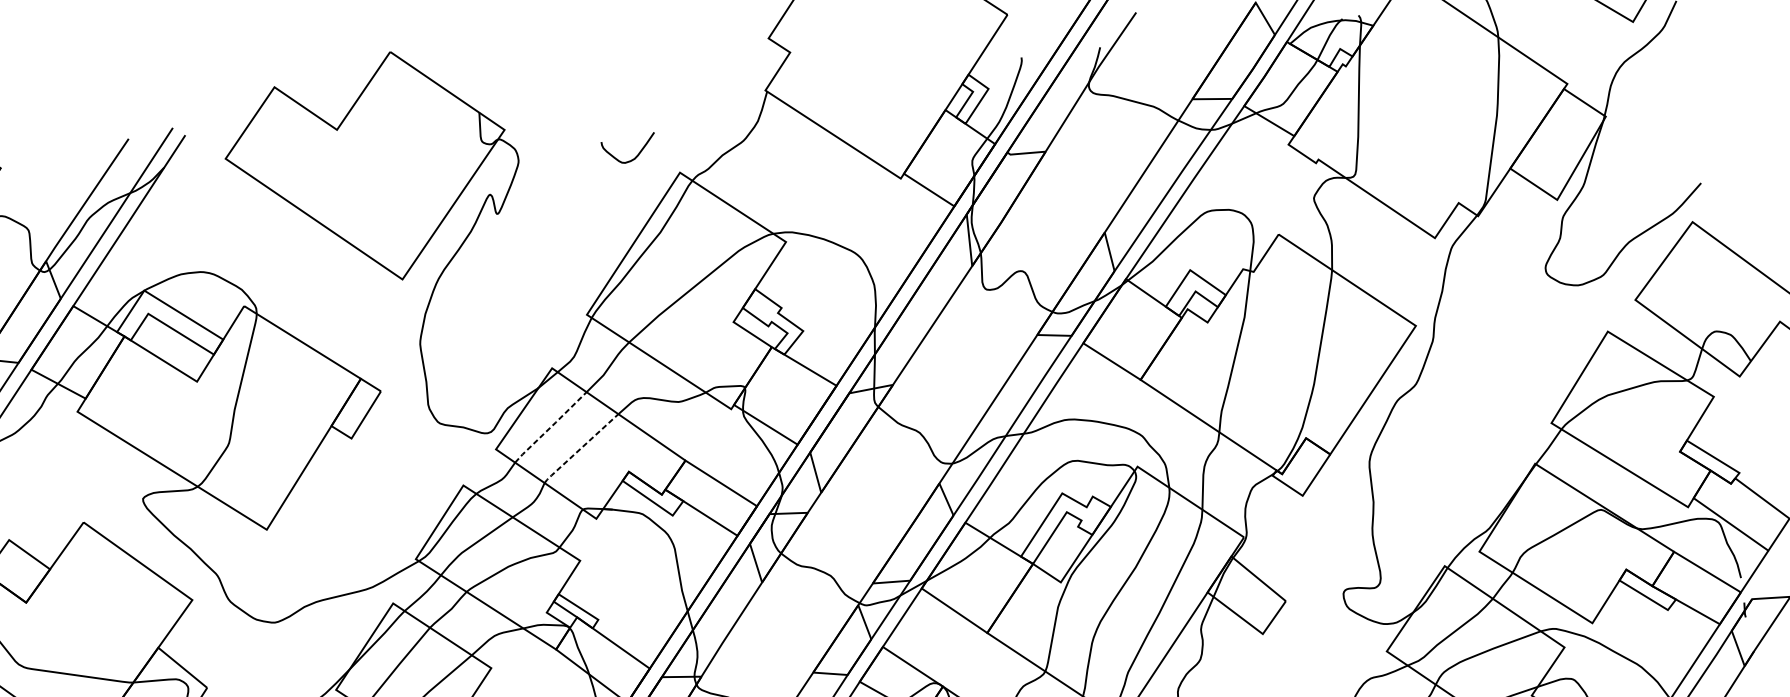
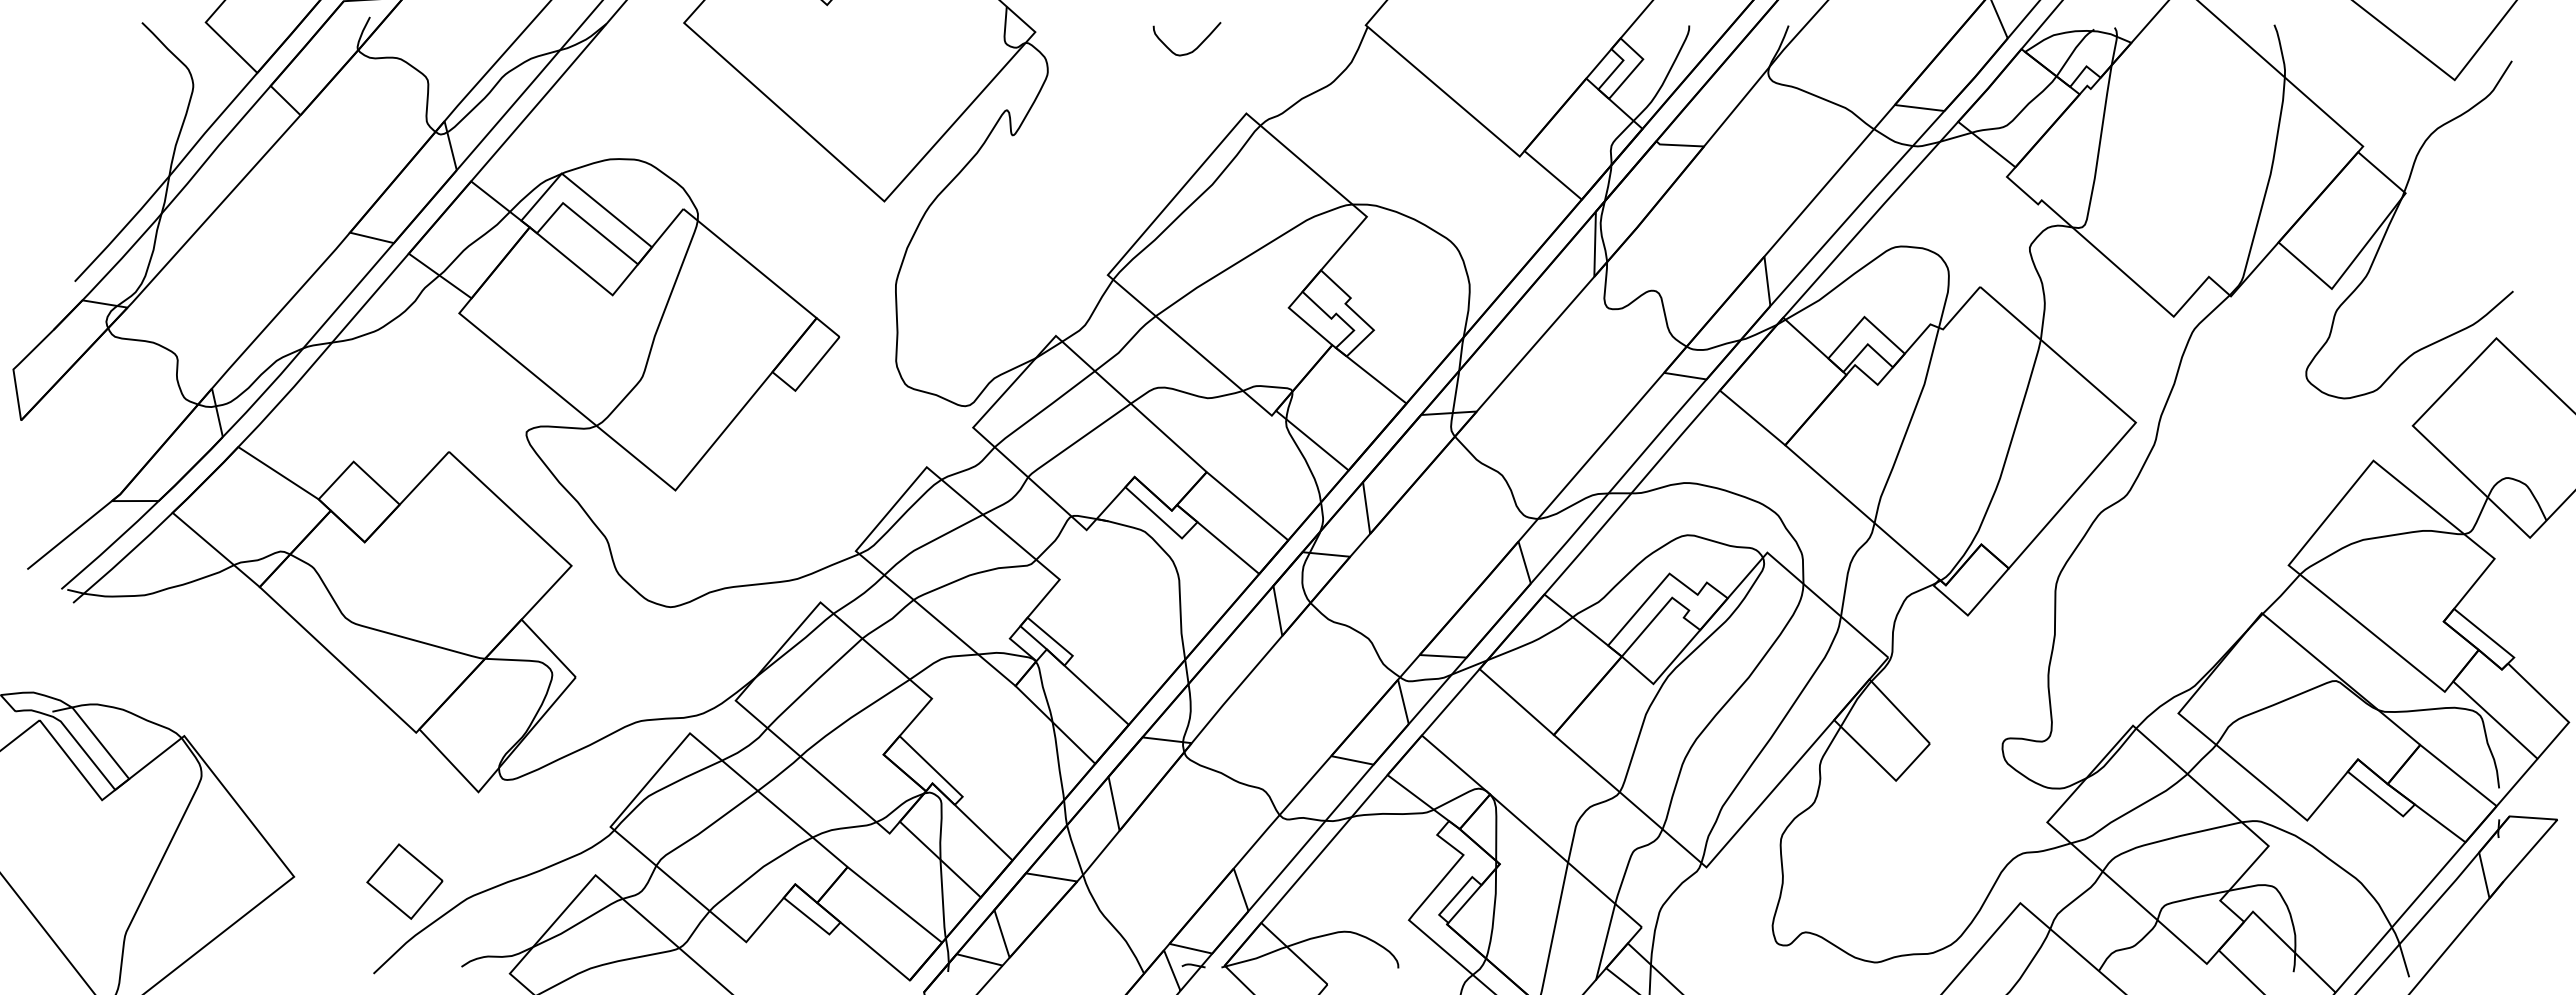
curve: (635, 156) -> (1193, 49), moved
line: (550, 427) -> (1044, 409), dashed -> solid
line: (579, 448) -> (1077, 440), dashed -> solid

